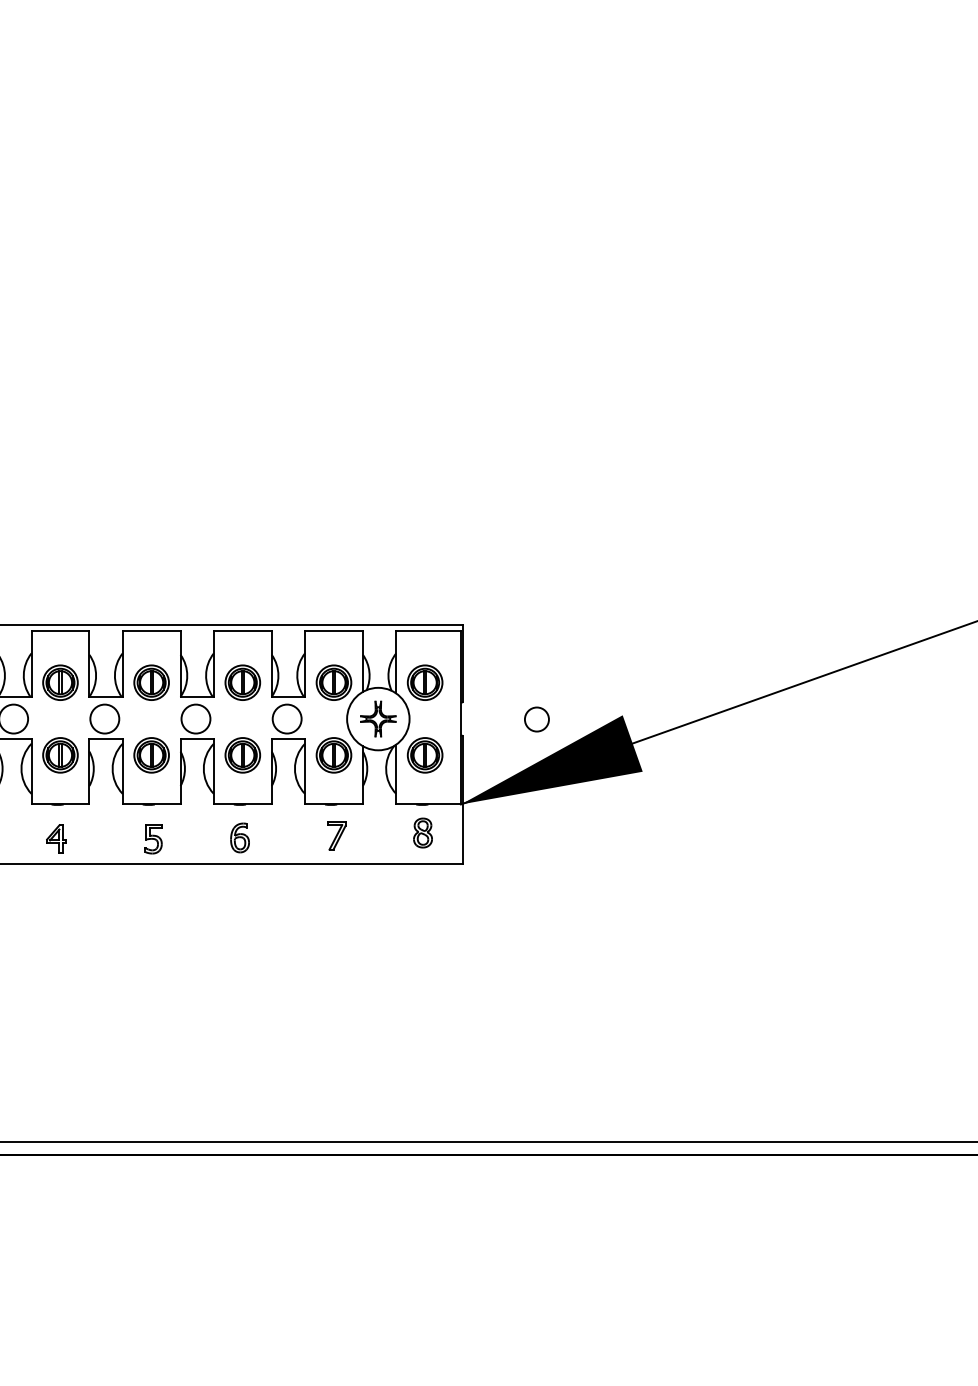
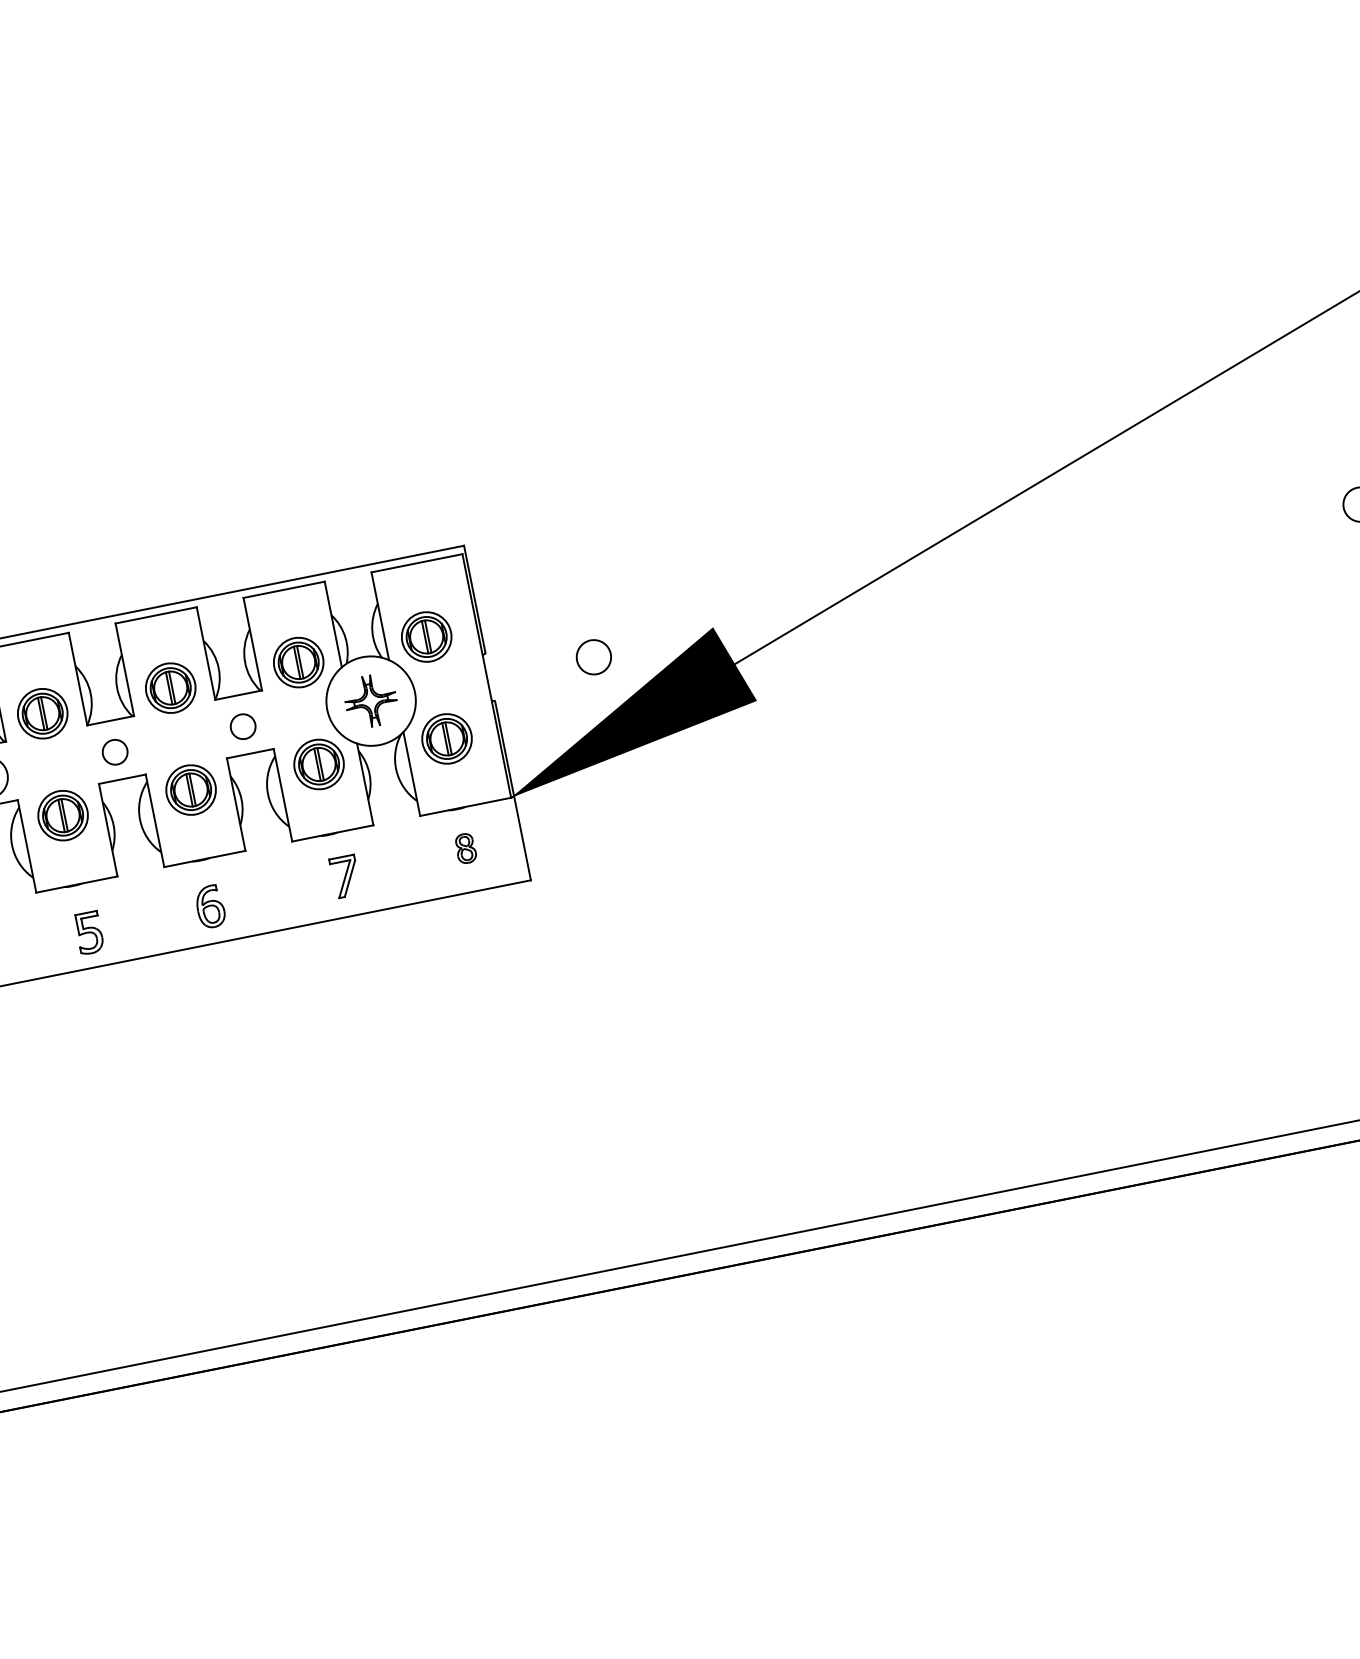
circle: (195, 718) -> (114, 751), size x0.6
circle: (286, 718) -> (242, 726), size x0.6
part: (422, 832) -> (464, 847), size x0.7

